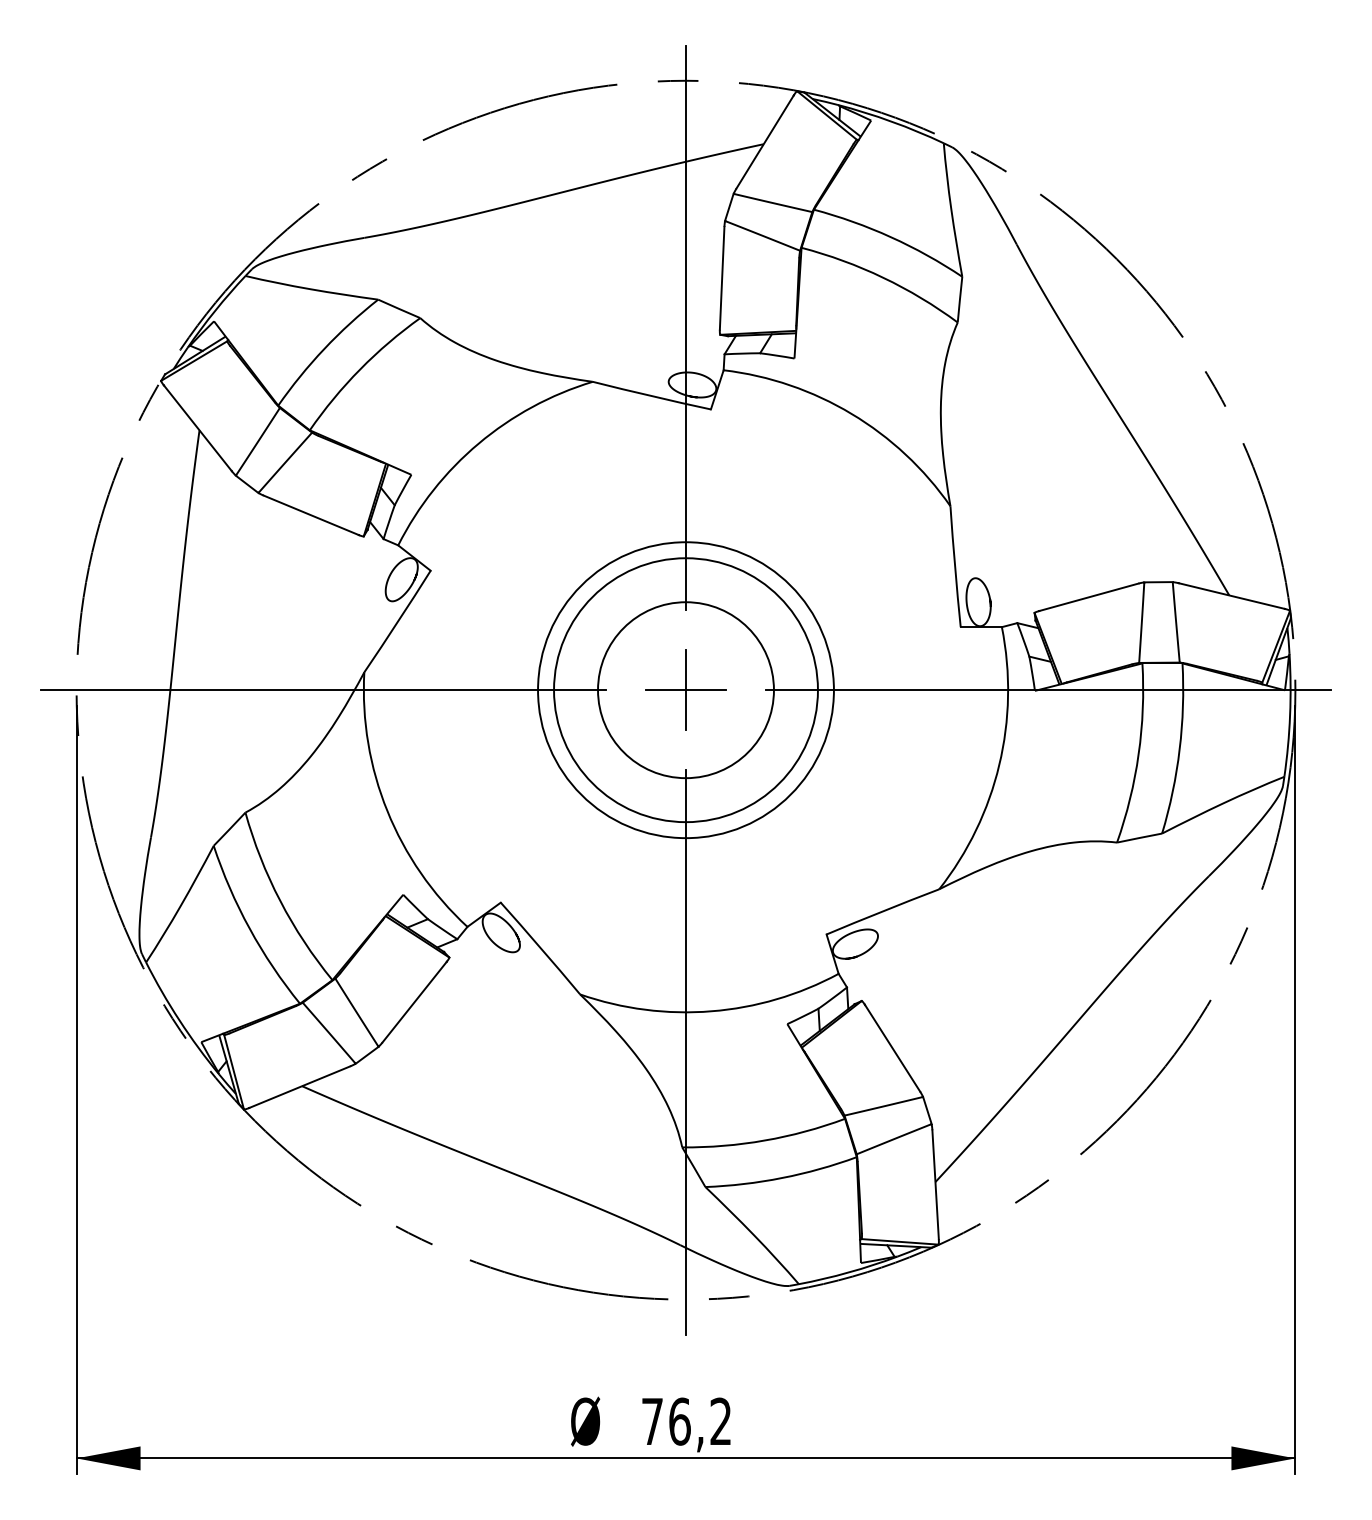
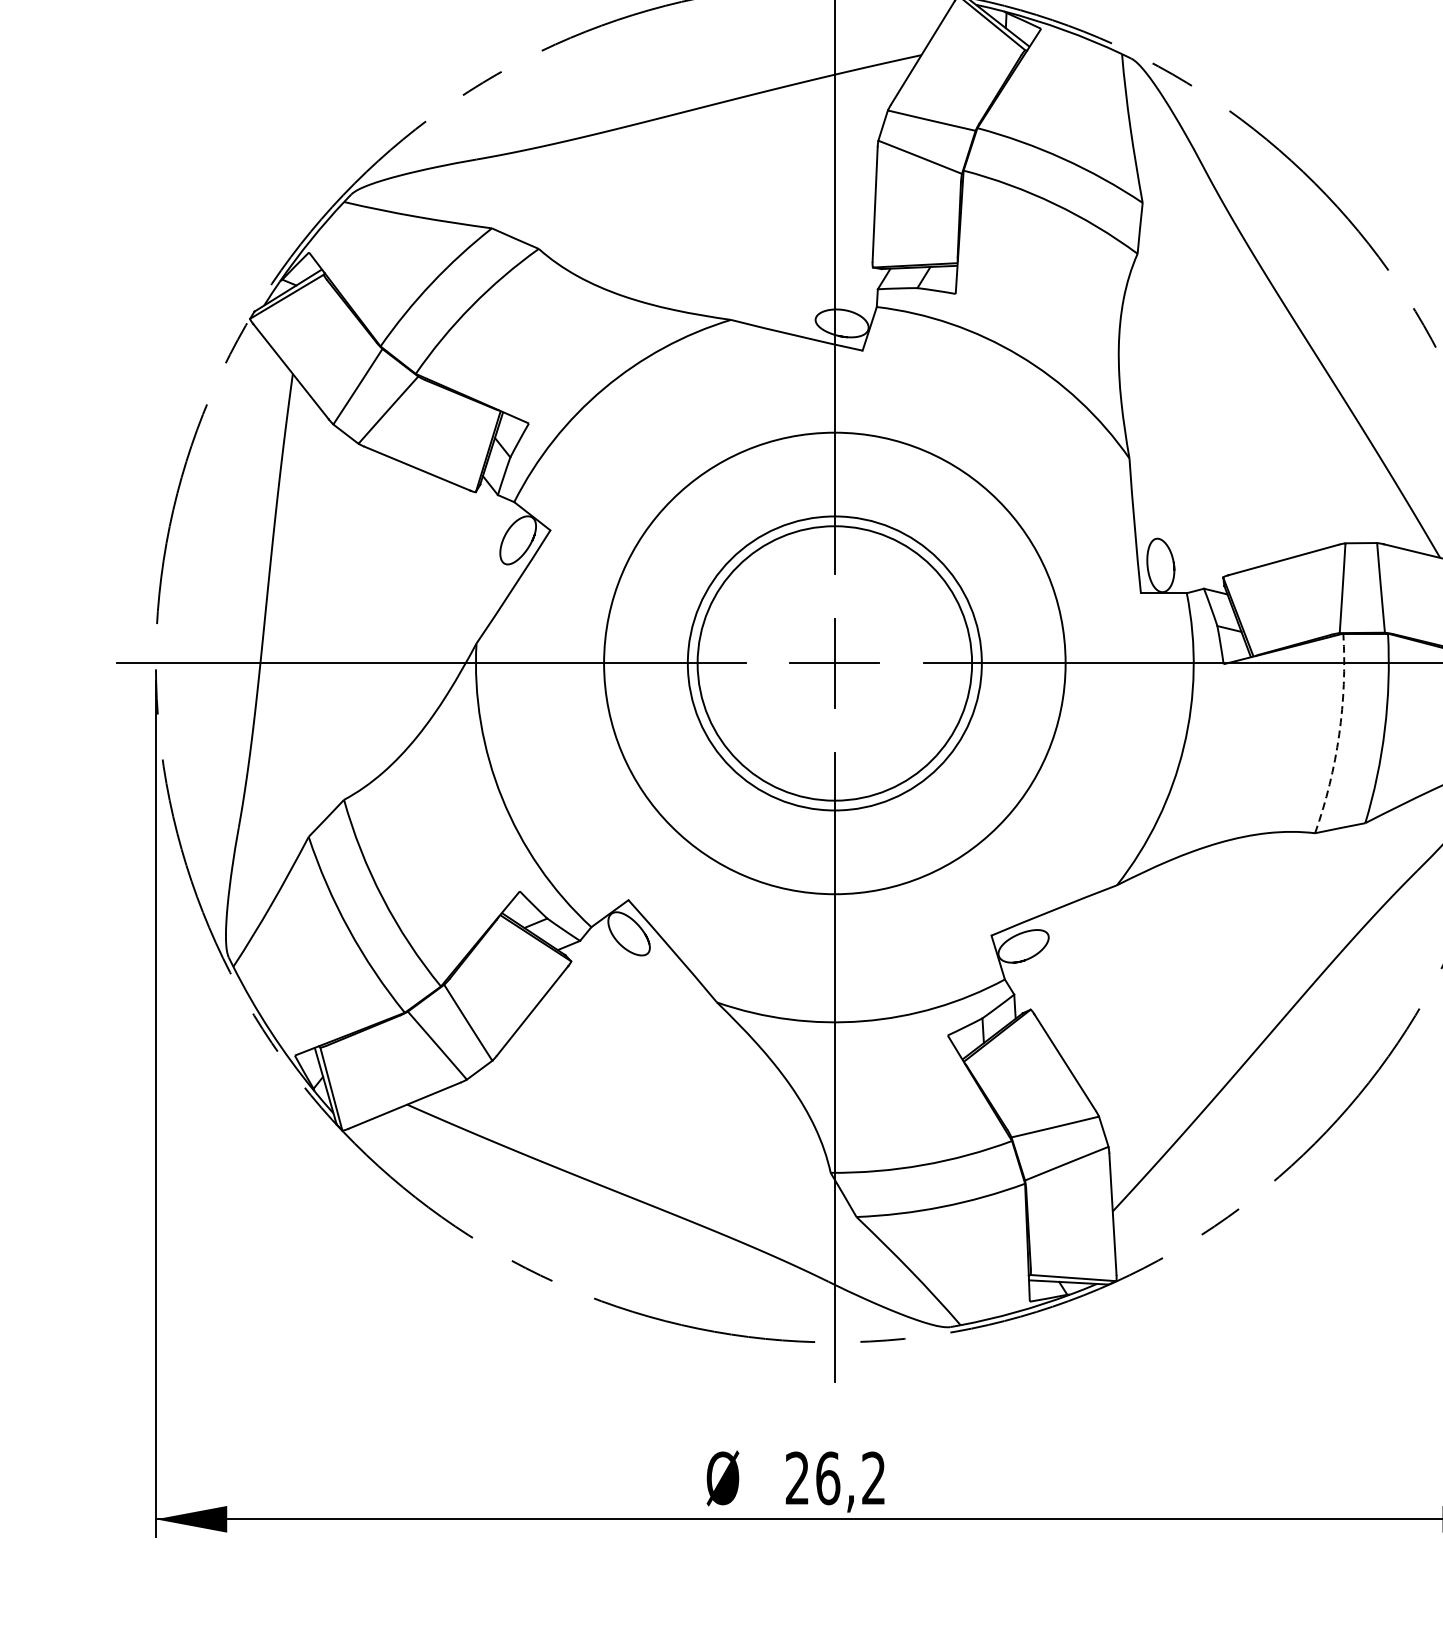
circle: (685, 690) -> (834, 663), size x1.4
circle: (685, 690) -> (834, 663), size x1.4
arc: (1138, 754) -> (1338, 735), solid -> dashed
text: (652, 1420) -> (797, 1477), 76,2 -> 26,2

